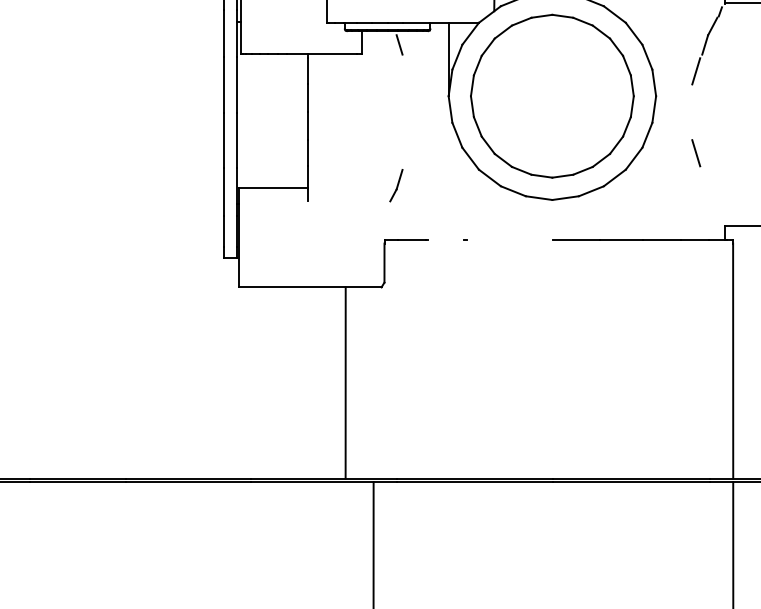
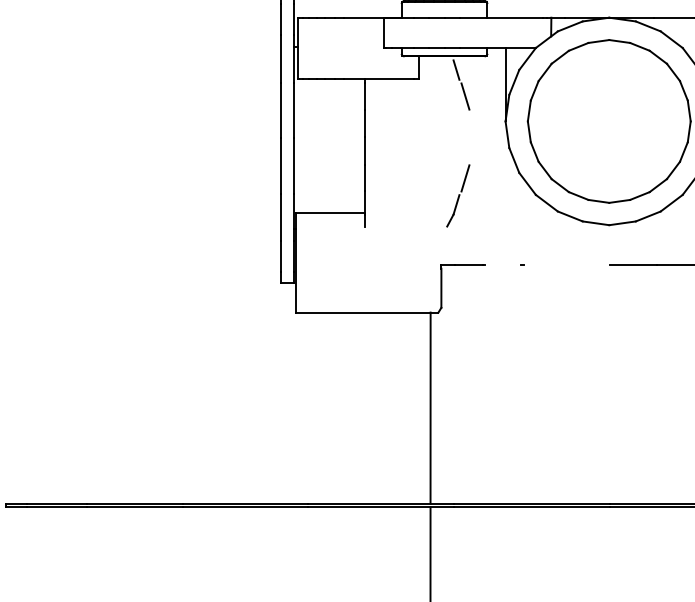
line: (408, 71) -> (465, 96), added
line: (408, 153) -> (465, 178), added
line: (345, 382) -> (430, 407), moved

